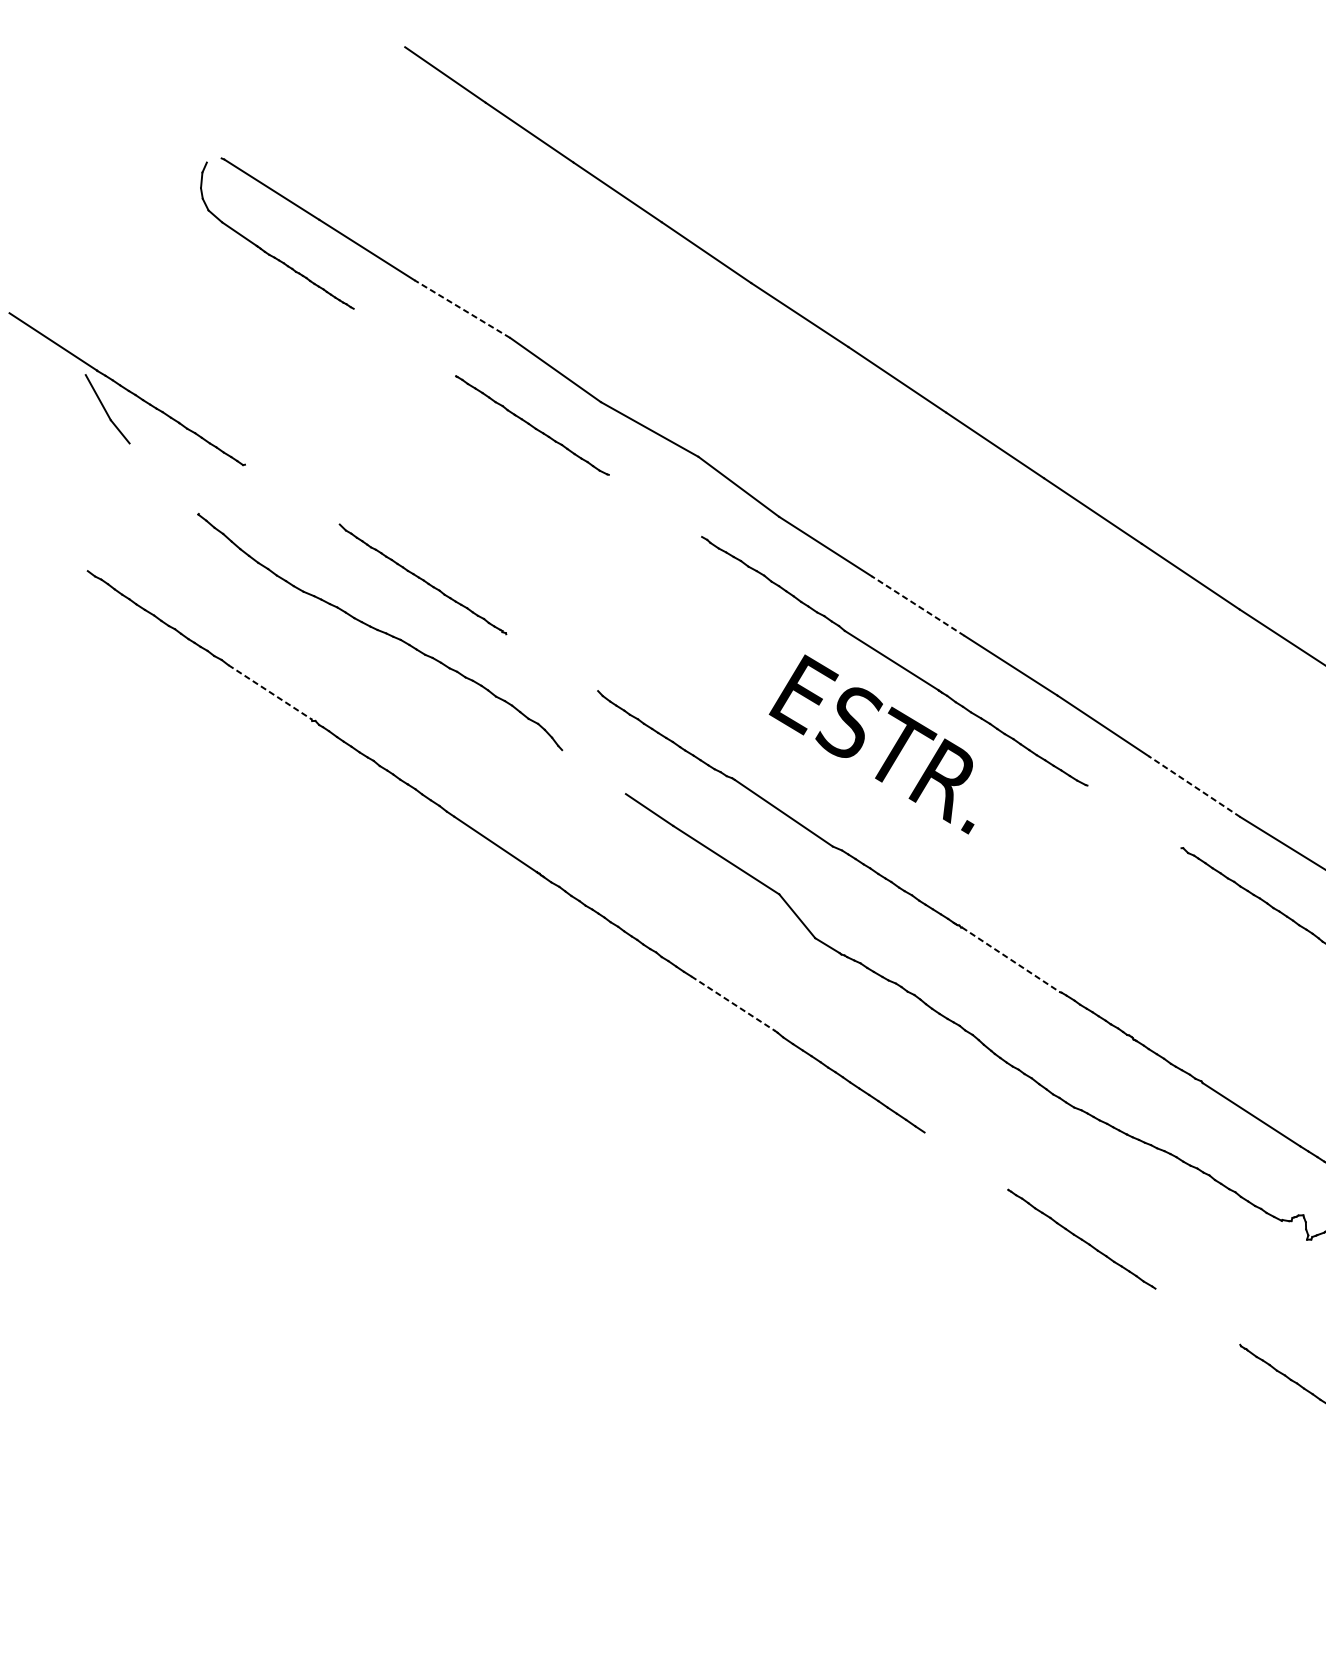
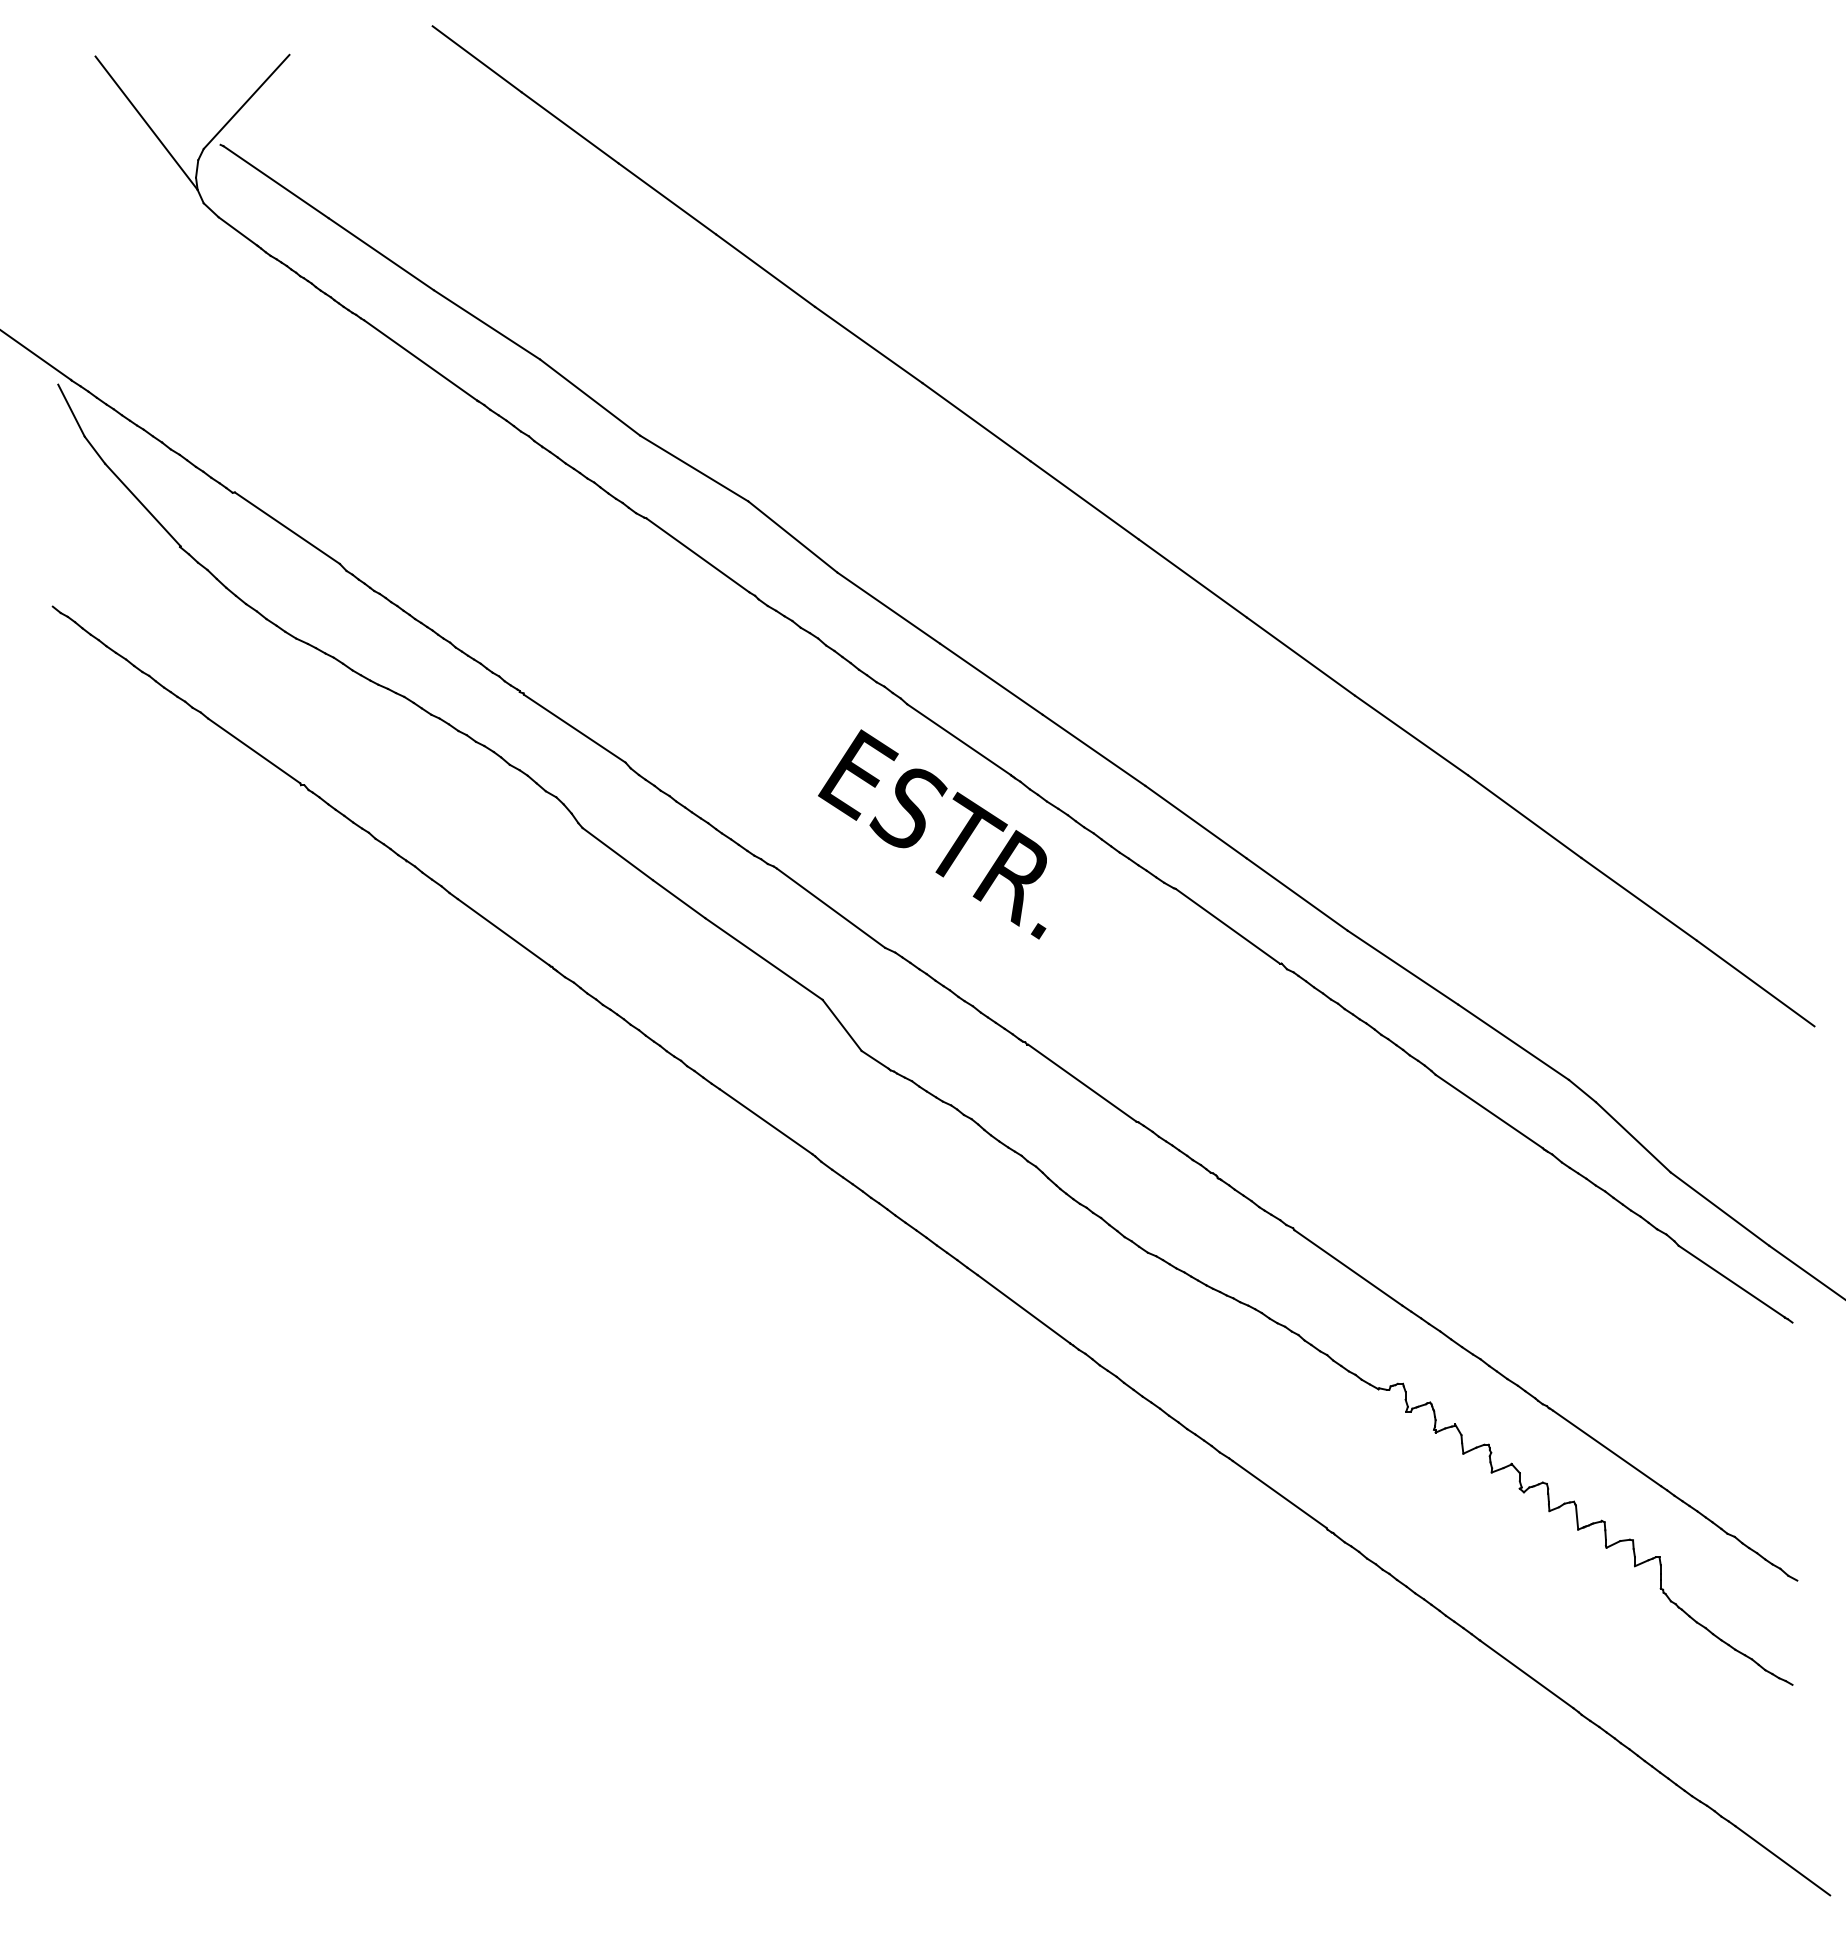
line: (243, 119) -> (246, 101), added
line: (155, 140) -> (146, 122), added
line: (461, 308) -> (486, 324), dashed -> solid
line: (404, 342) -> (420, 360), added
line: (163, 478) -> (142, 504), added
line: (291, 494) -> (286, 527), added
line: (655, 506) -> (697, 555), added
line: (917, 605) -> (990, 678), dashed -> solid
line: (551, 662) -> (574, 728), added
line: (270, 692) -> (254, 751), dashed -> solid
line: (593, 771) -> (617, 853), added
line: (1194, 786) -> (1296, 894), dashed -> solid
line: (1134, 816) -> (1227, 925), added
line: (1011, 960) -> (1082, 1083), dashed -> solid
line: (733, 1003) -> (766, 1121), dashed -> solid
line: (966, 1161) -> (1023, 1309), added
line: (1197, 1316) -> (1279, 1494), added

